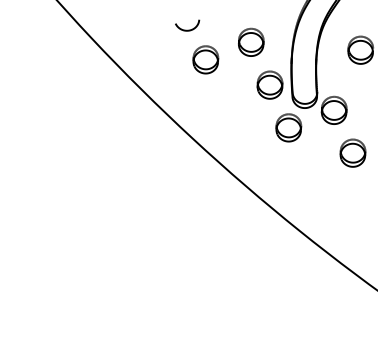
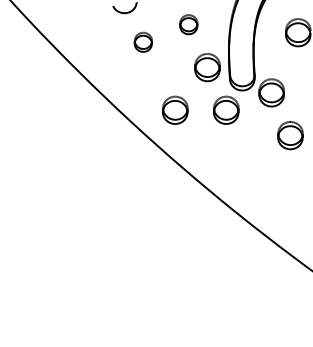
part: (251, 41) -> (188, 23), size x0.7
part: (205, 59) -> (142, 41), size x0.7
part: (237, 127) -> (174, 109), added

